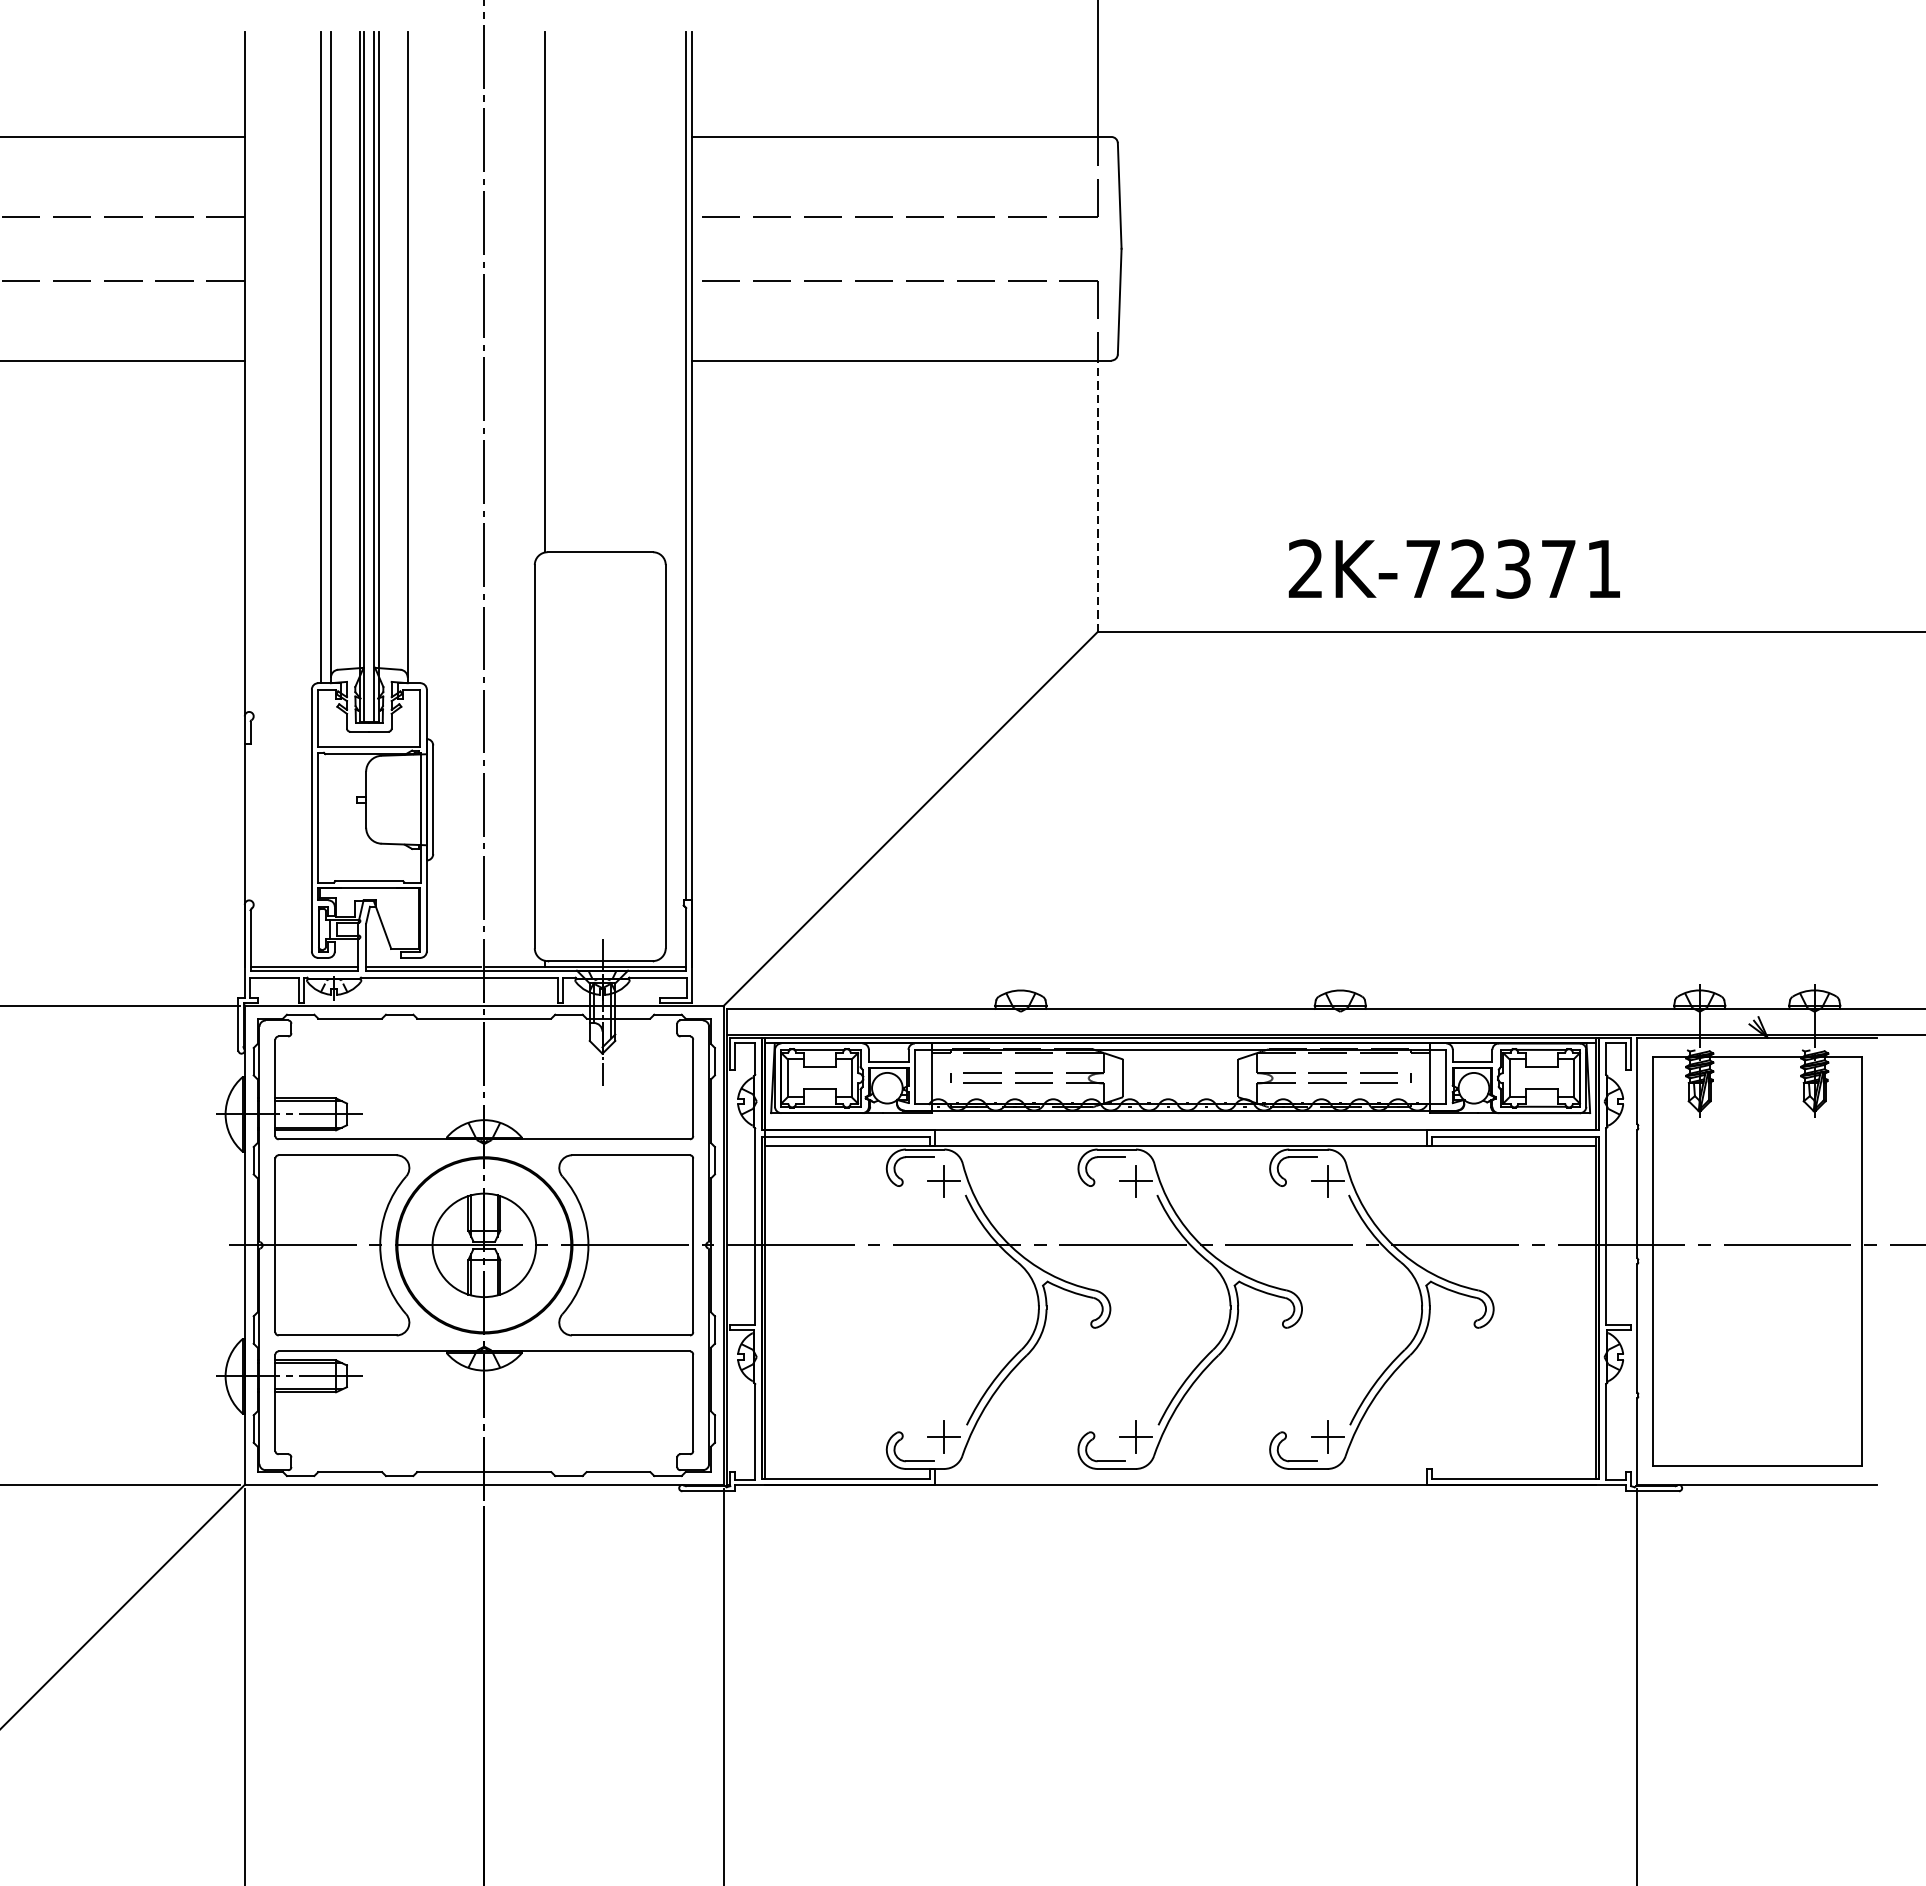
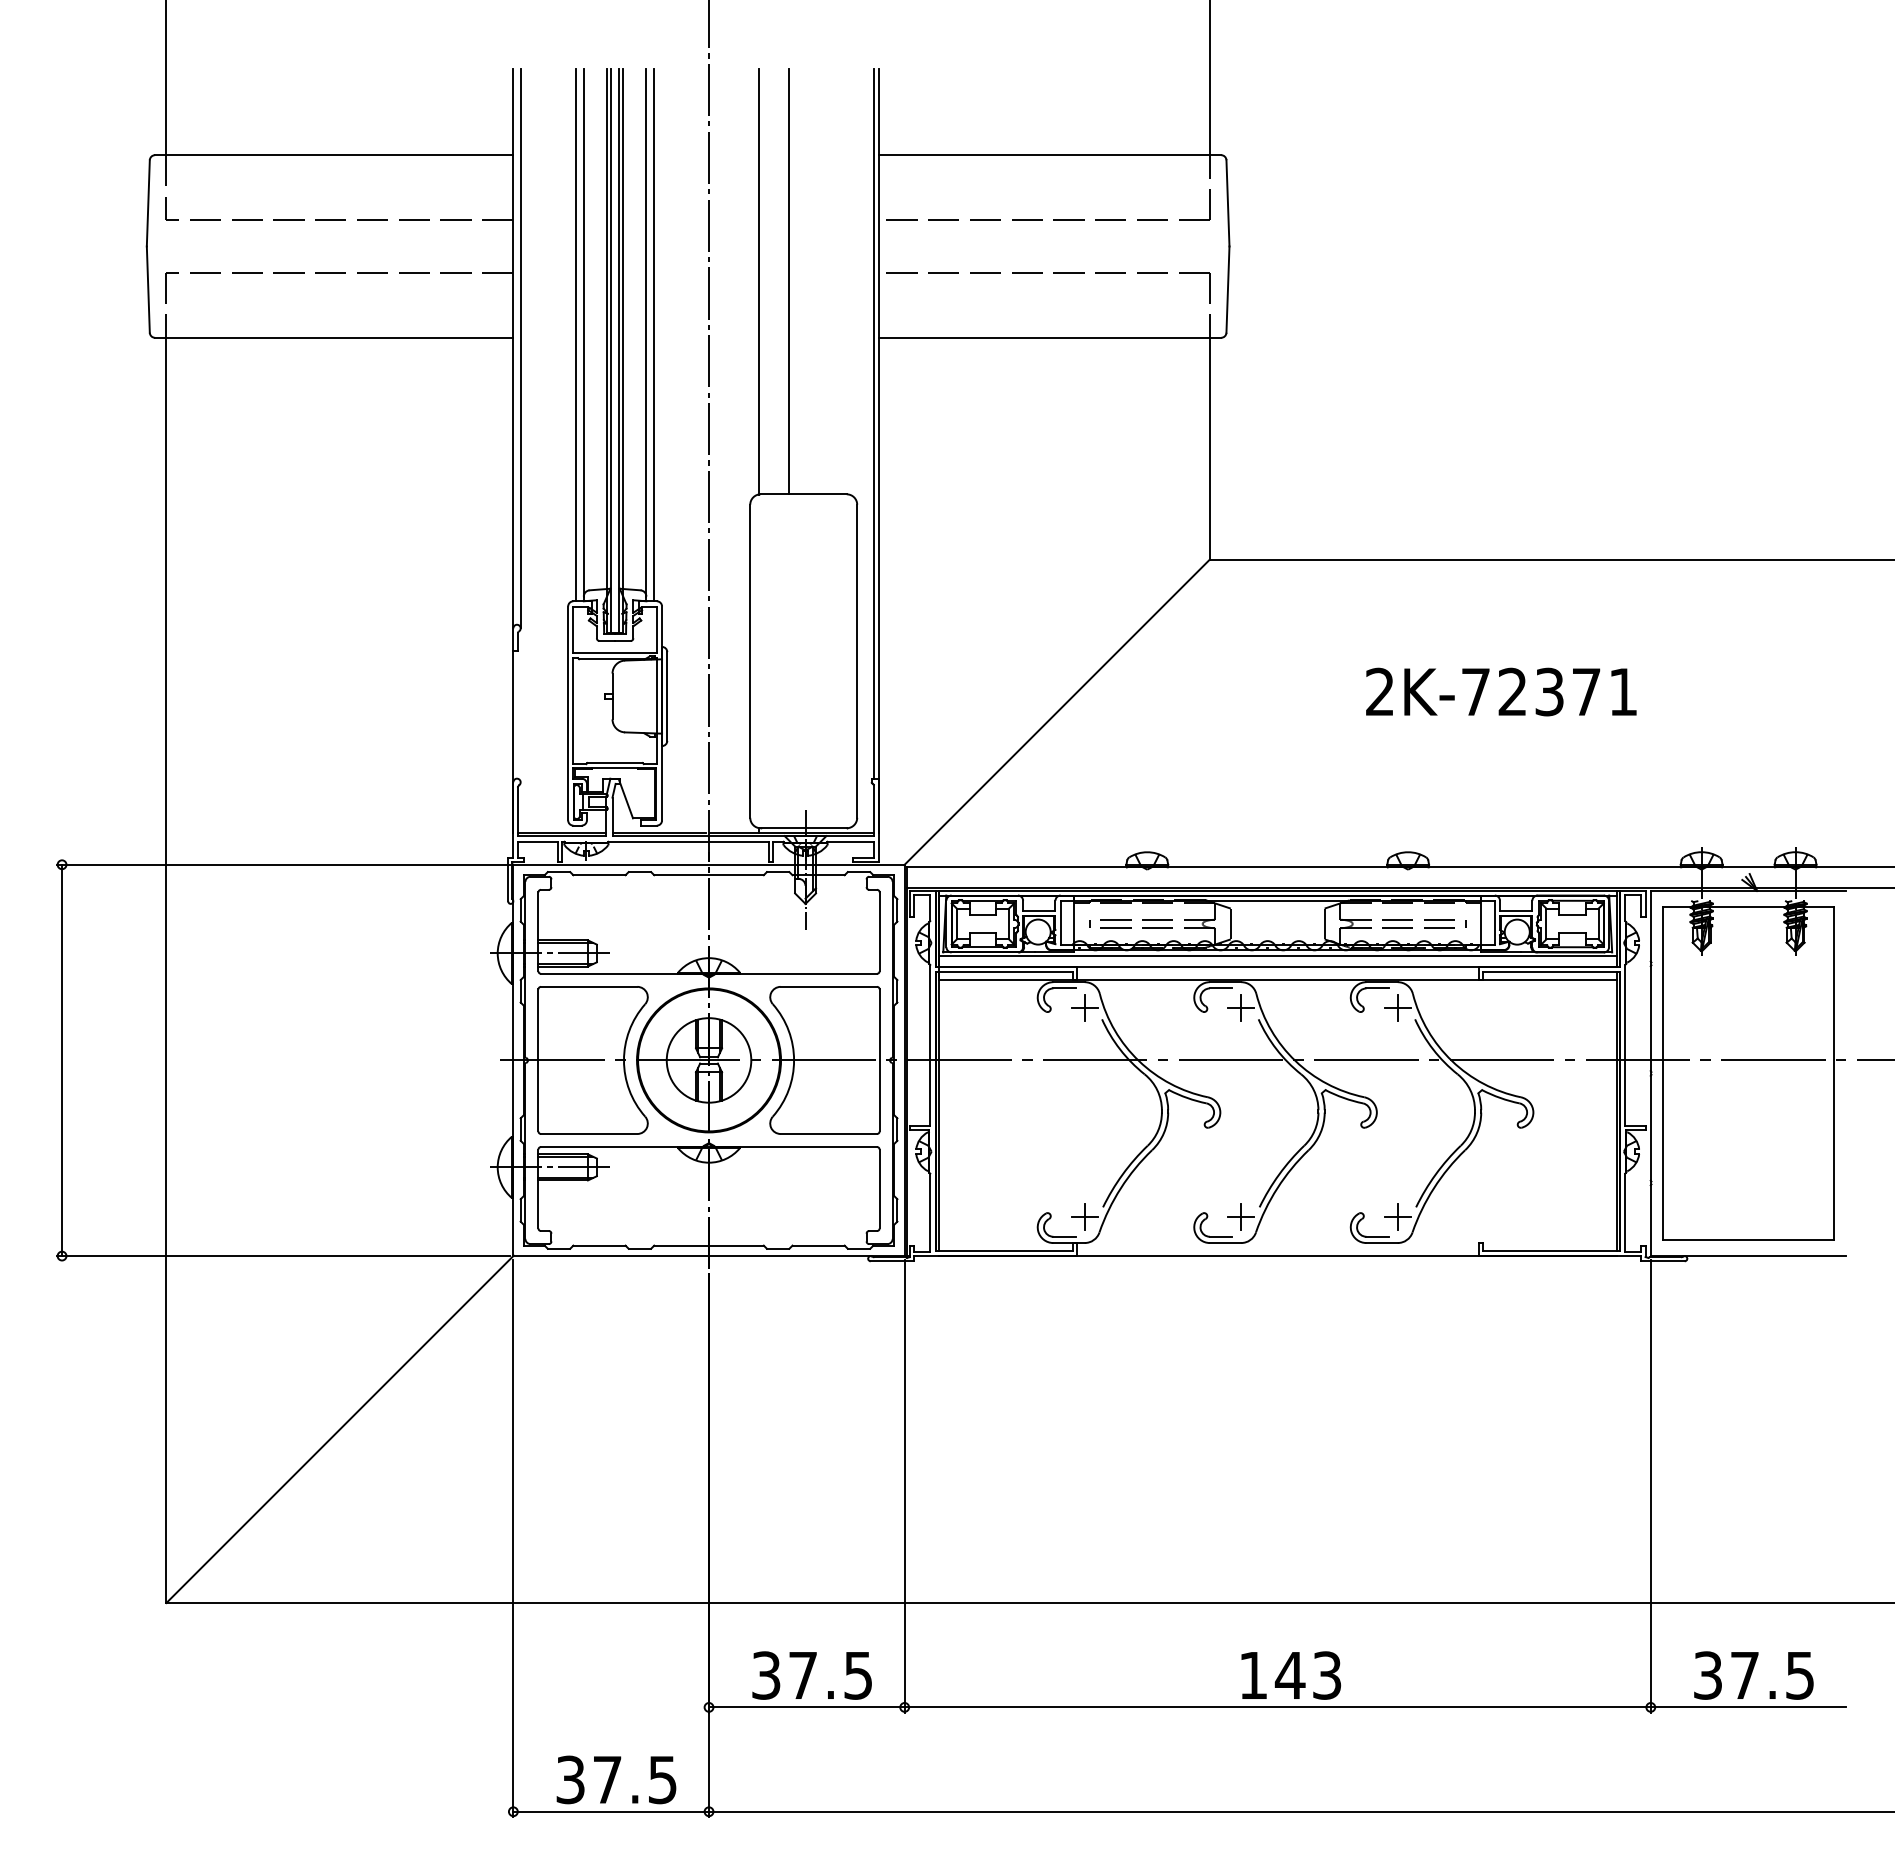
line: (581, 291) -> (788, 281), added
line: (417, 357) -> (654, 335), added
line: (253, 373) -> (520, 348), added
line: (1097, 496) -> (1209, 448), dashed -> solid
text: (1454, 568) -> (1501, 691), moved
line: (1180, 1118) -> (1277, 956), added

